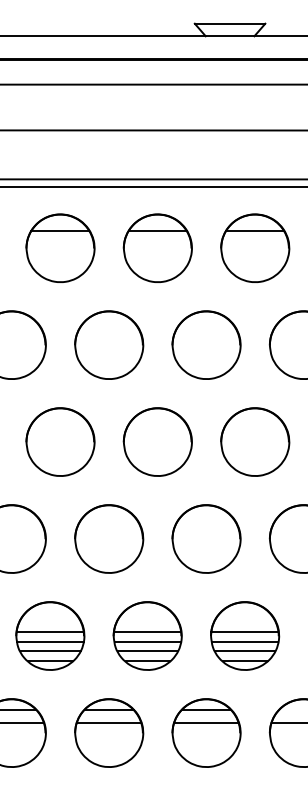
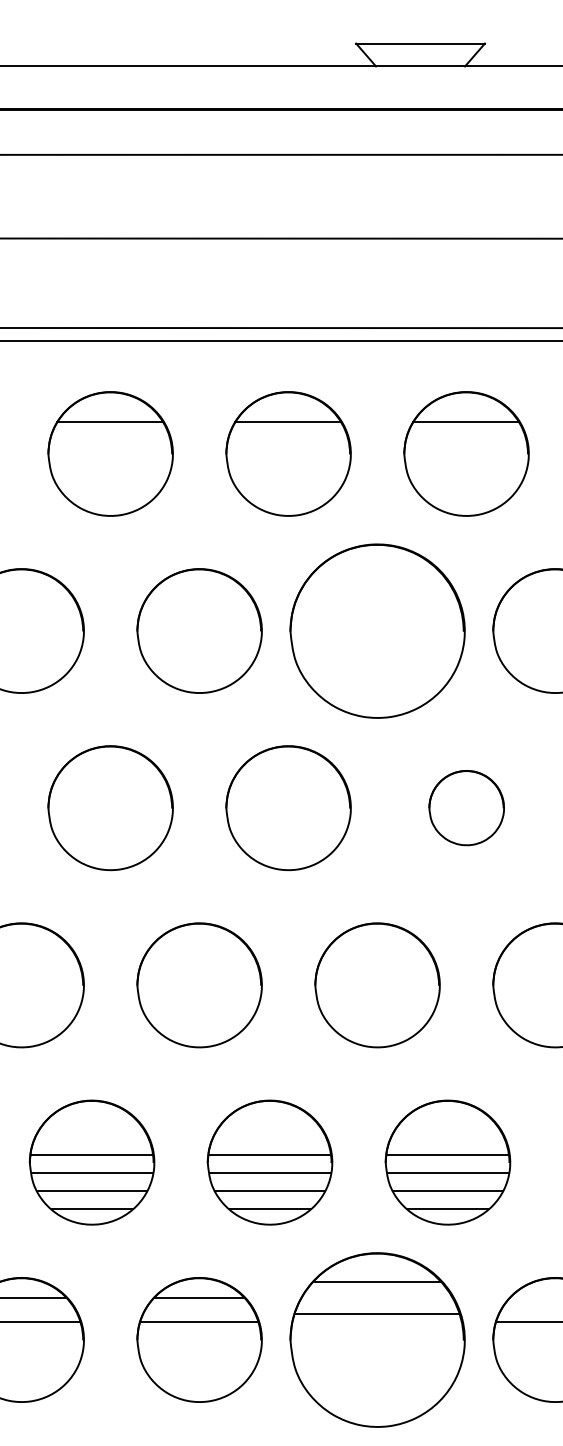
part: (206, 344) -> (377, 629), size x1.4
part: (255, 441) -> (467, 807), size x0.6
part: (206, 732) -> (377, 1338), size x1.4

